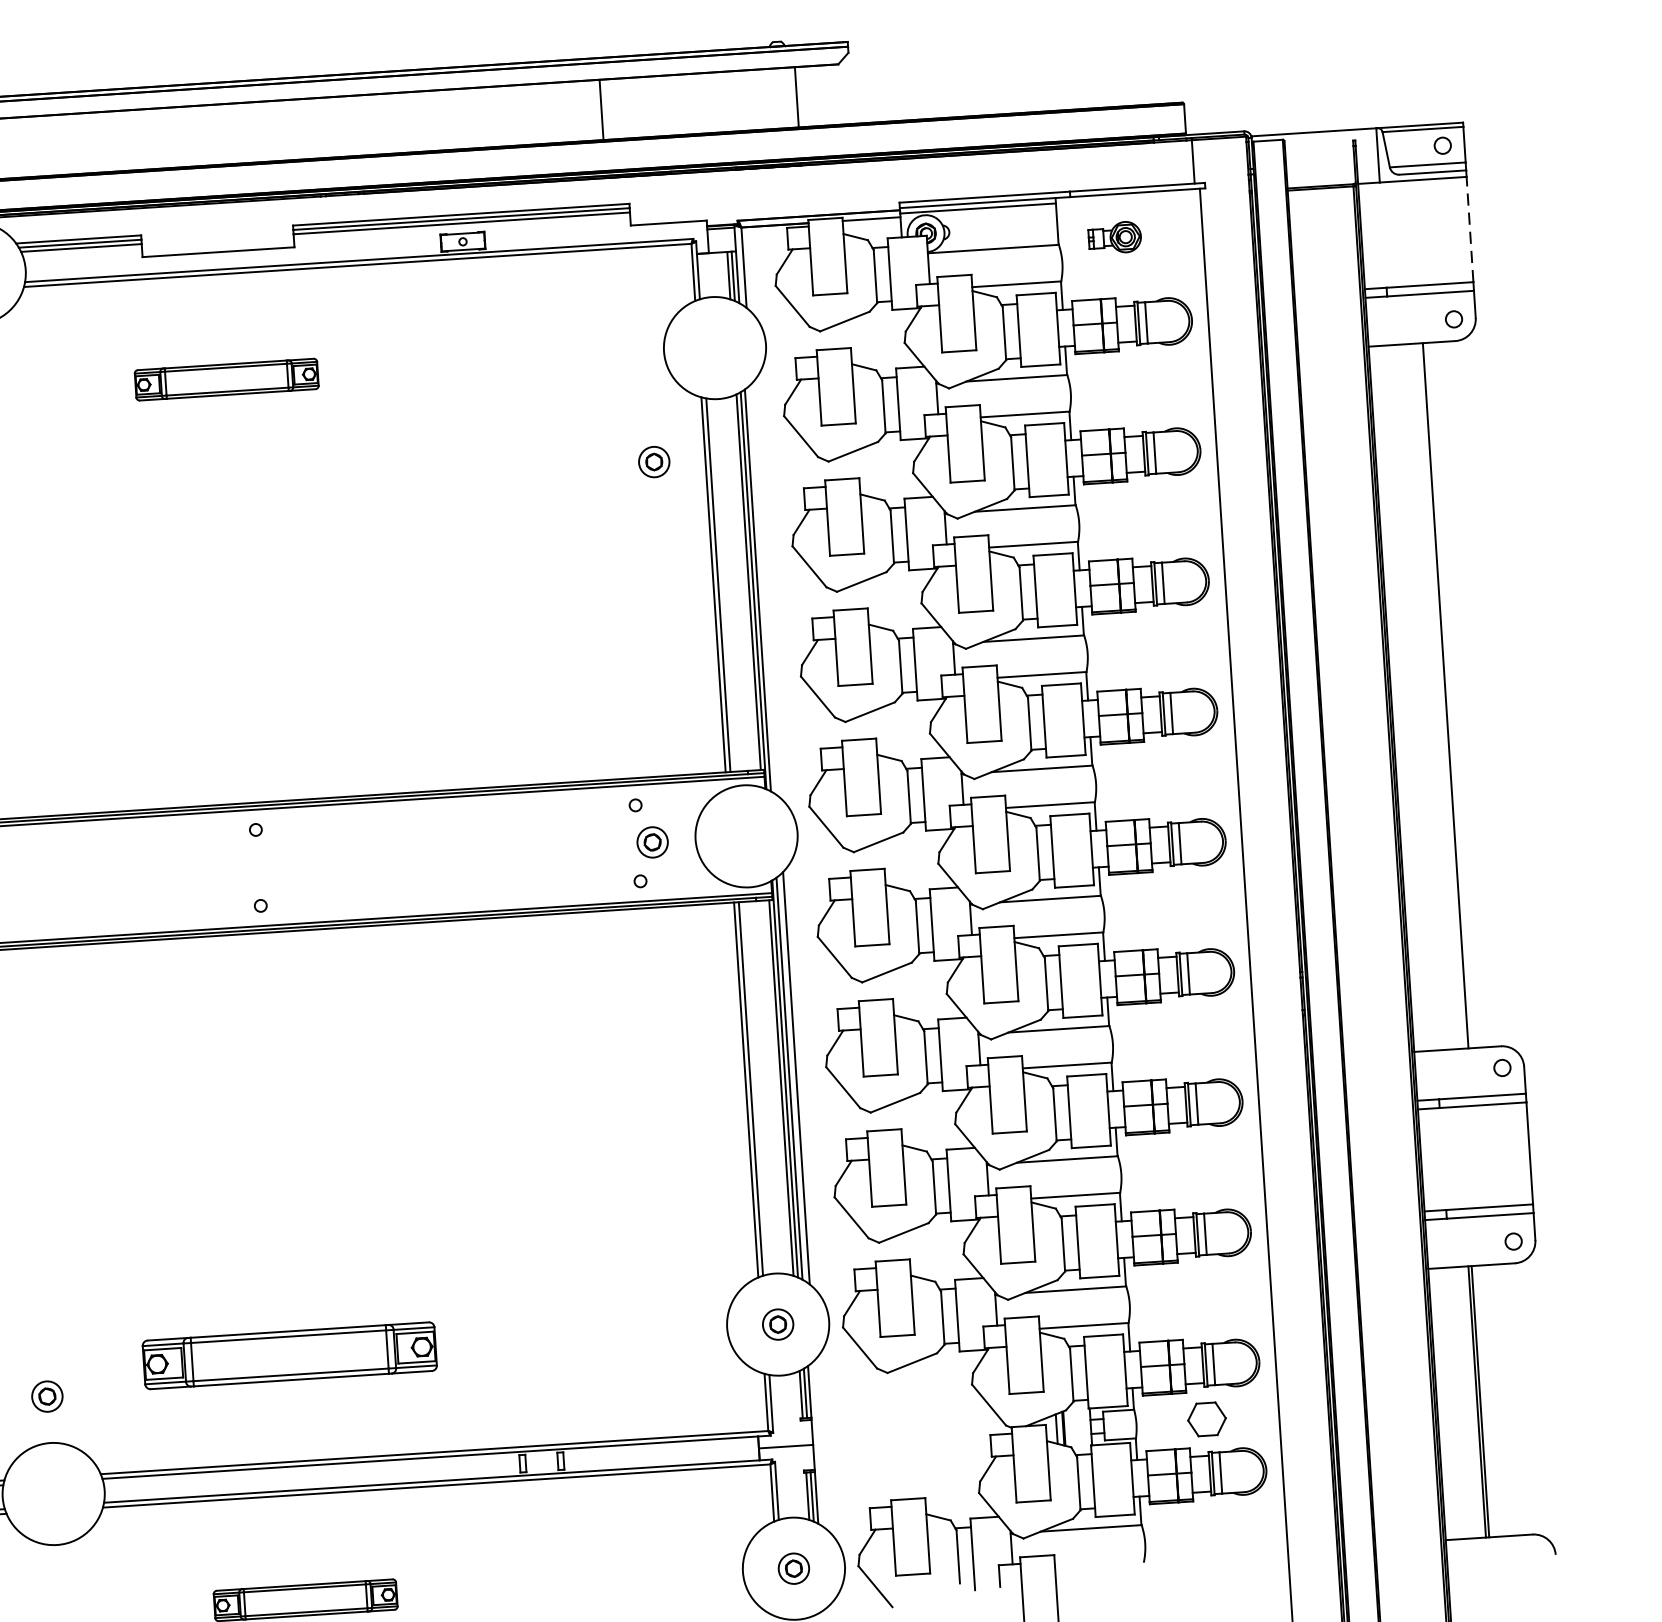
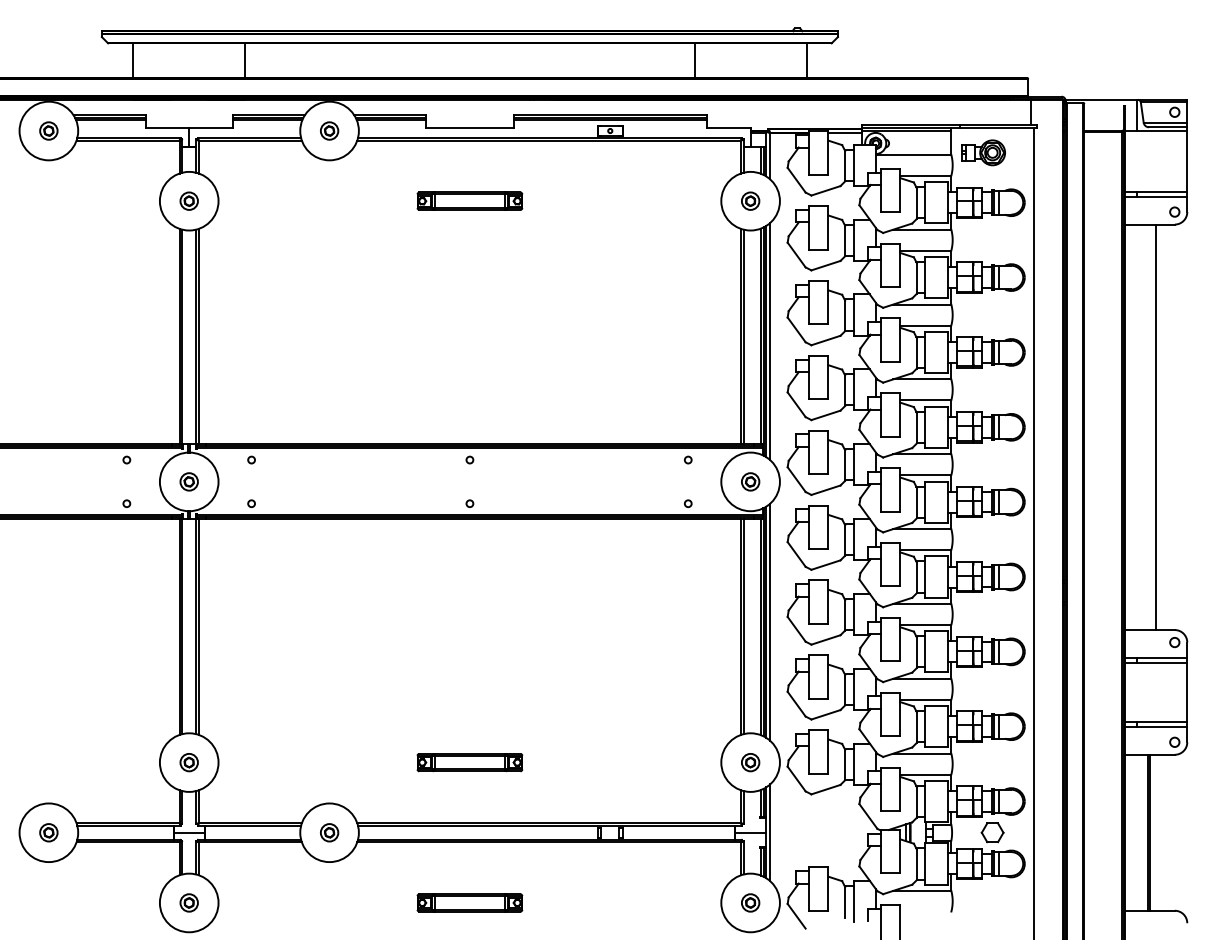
line: (1470, 228) -> (1187, 160), dashed -> solid
part: (1114, 237) -> (983, 152), size x1.43
part: (653, 460) -> (750, 200), moved
line: (765, 589) -> (770, 341), added
part: (652, 841) -> (750, 481), moved
part: (289, 1356) -> (469, 762), size x0.62
part: (47, 1396) -> (329, 832), moved
line: (820, 1443) -> (770, 832), added

